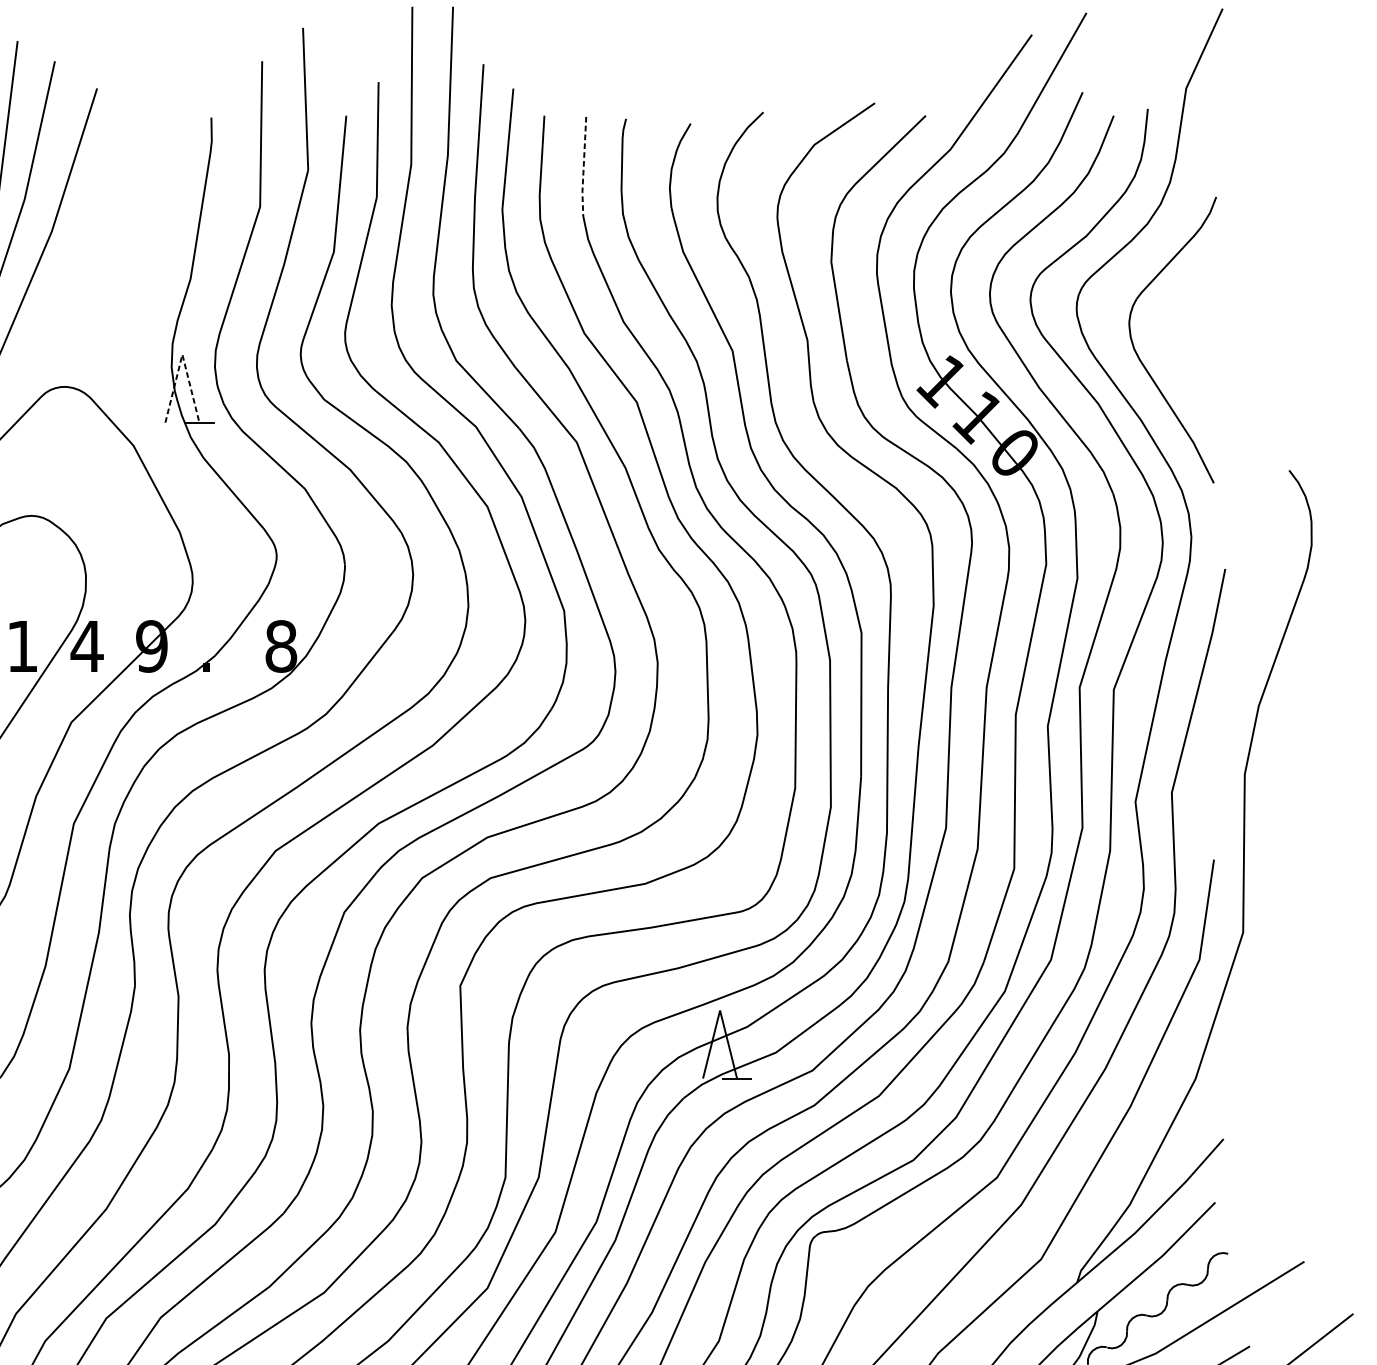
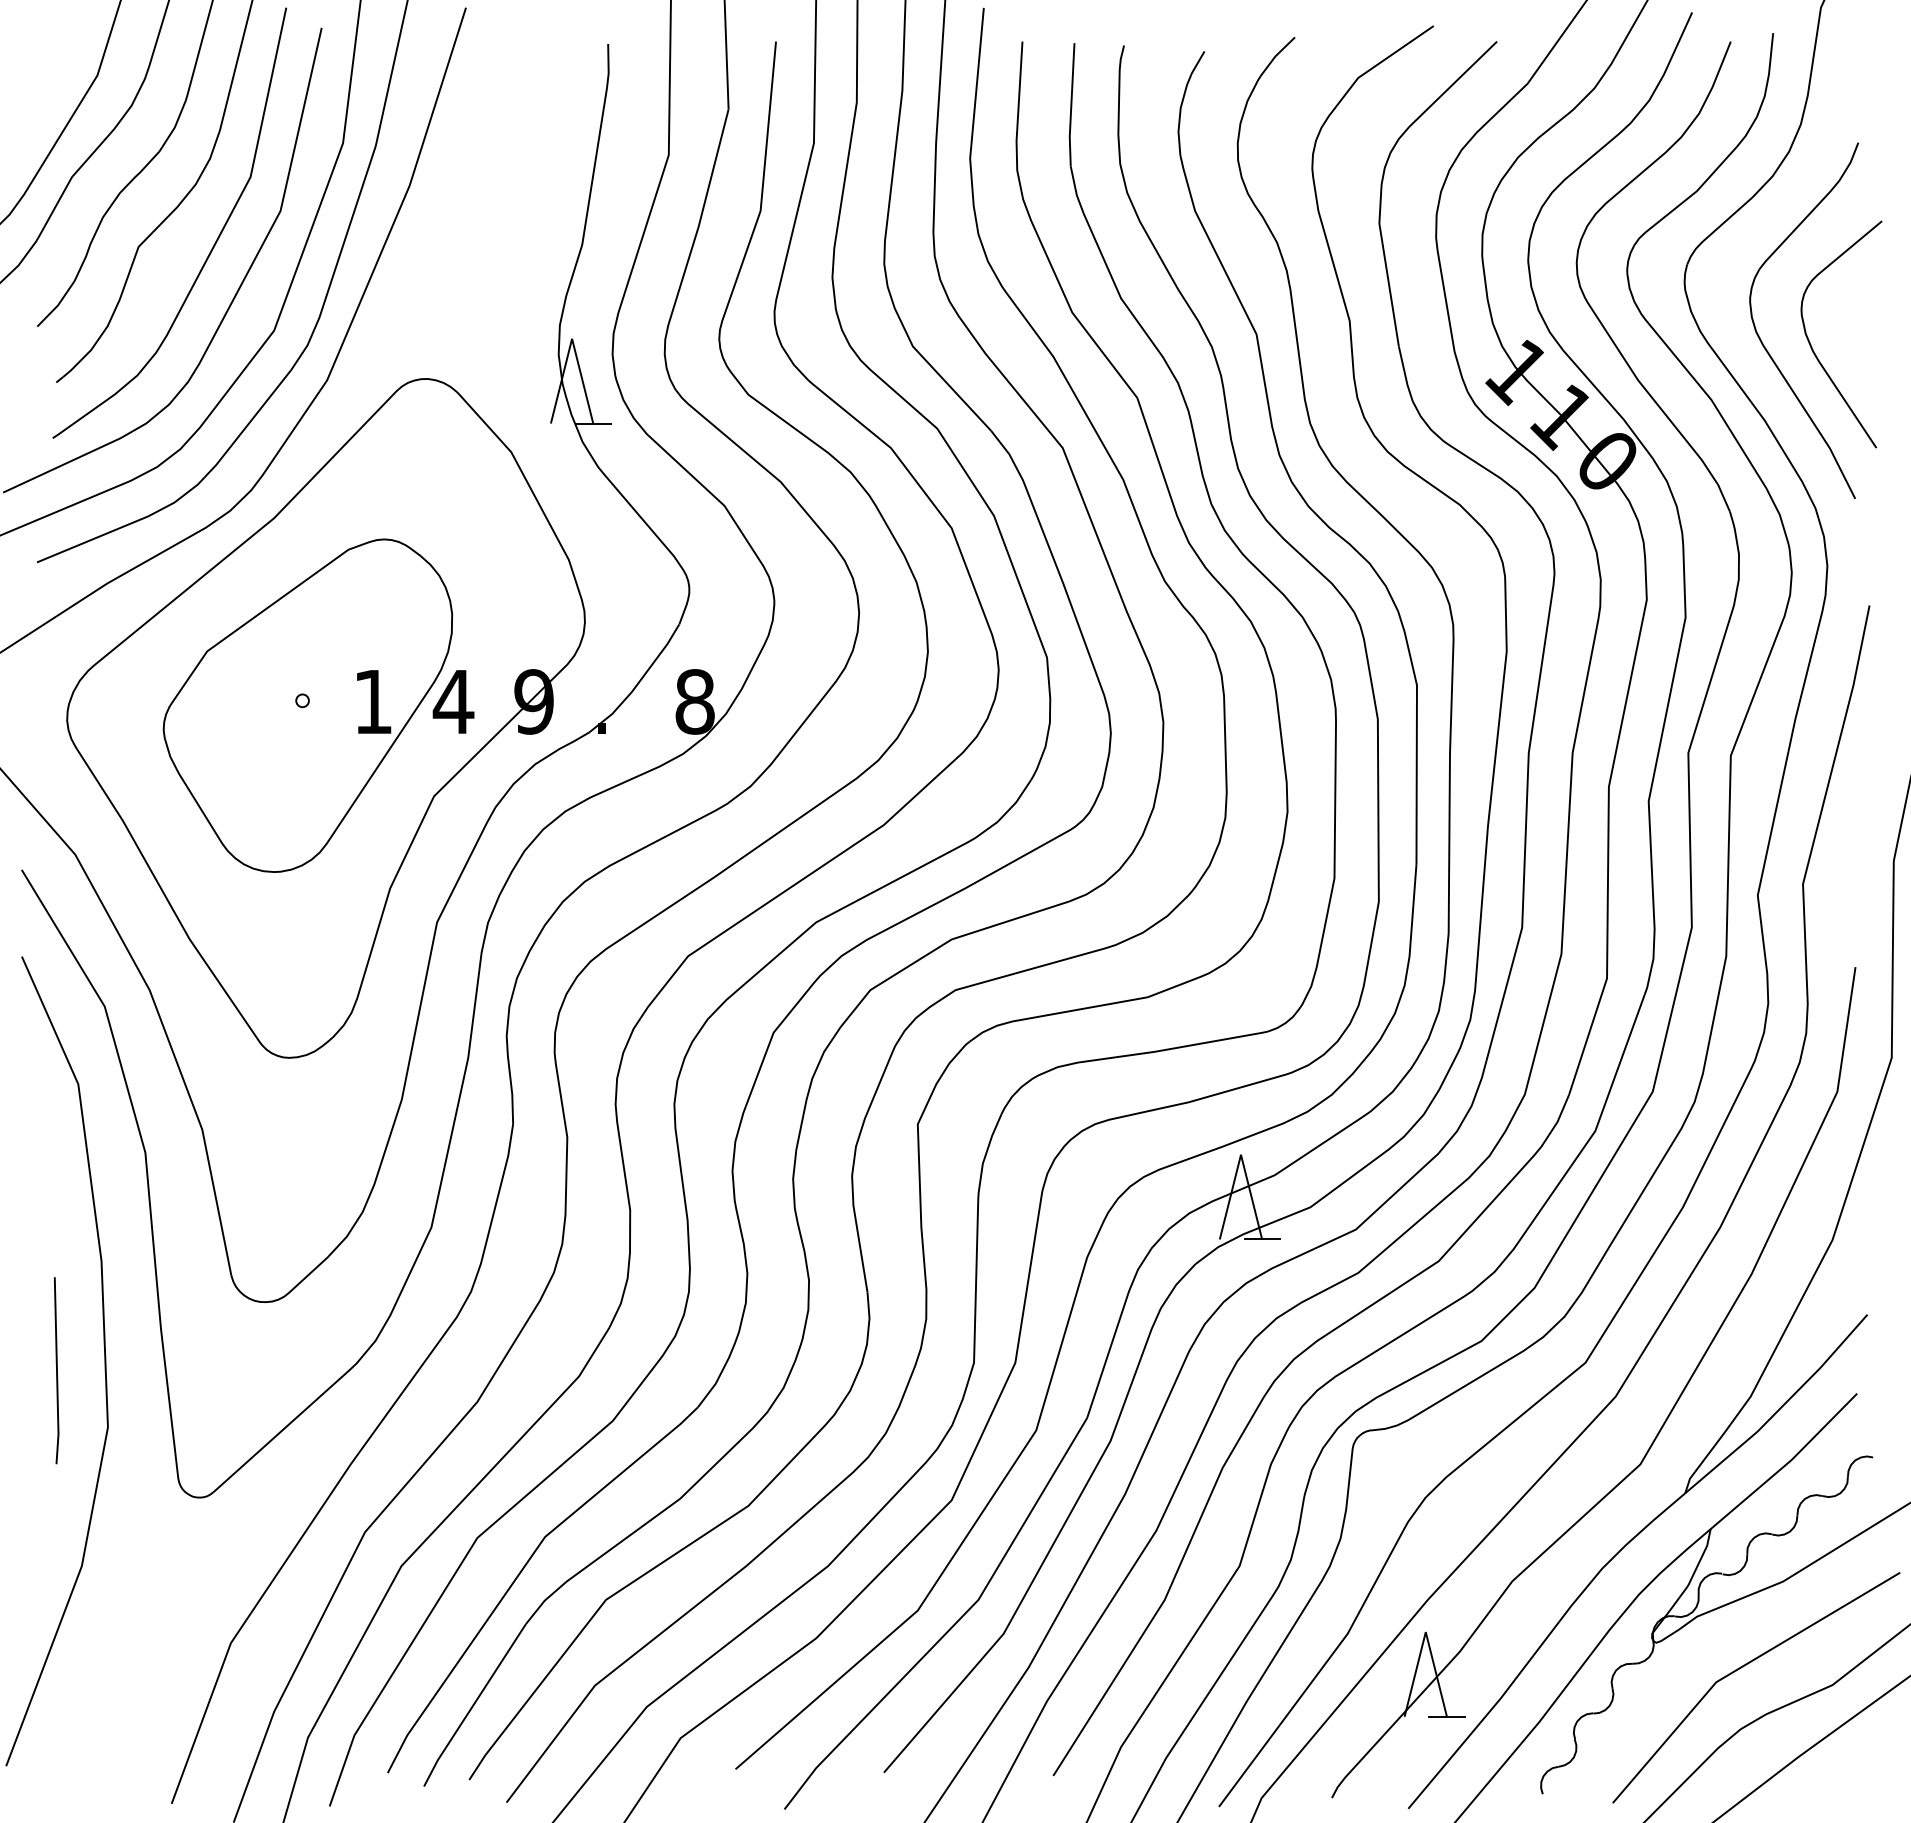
line: (583, 167) -> (1071, 106), dashed -> solid
line: (182, 354) -> (572, 338), dashed -> solid
curve: (1178, 359) -> (1811, 344), added

